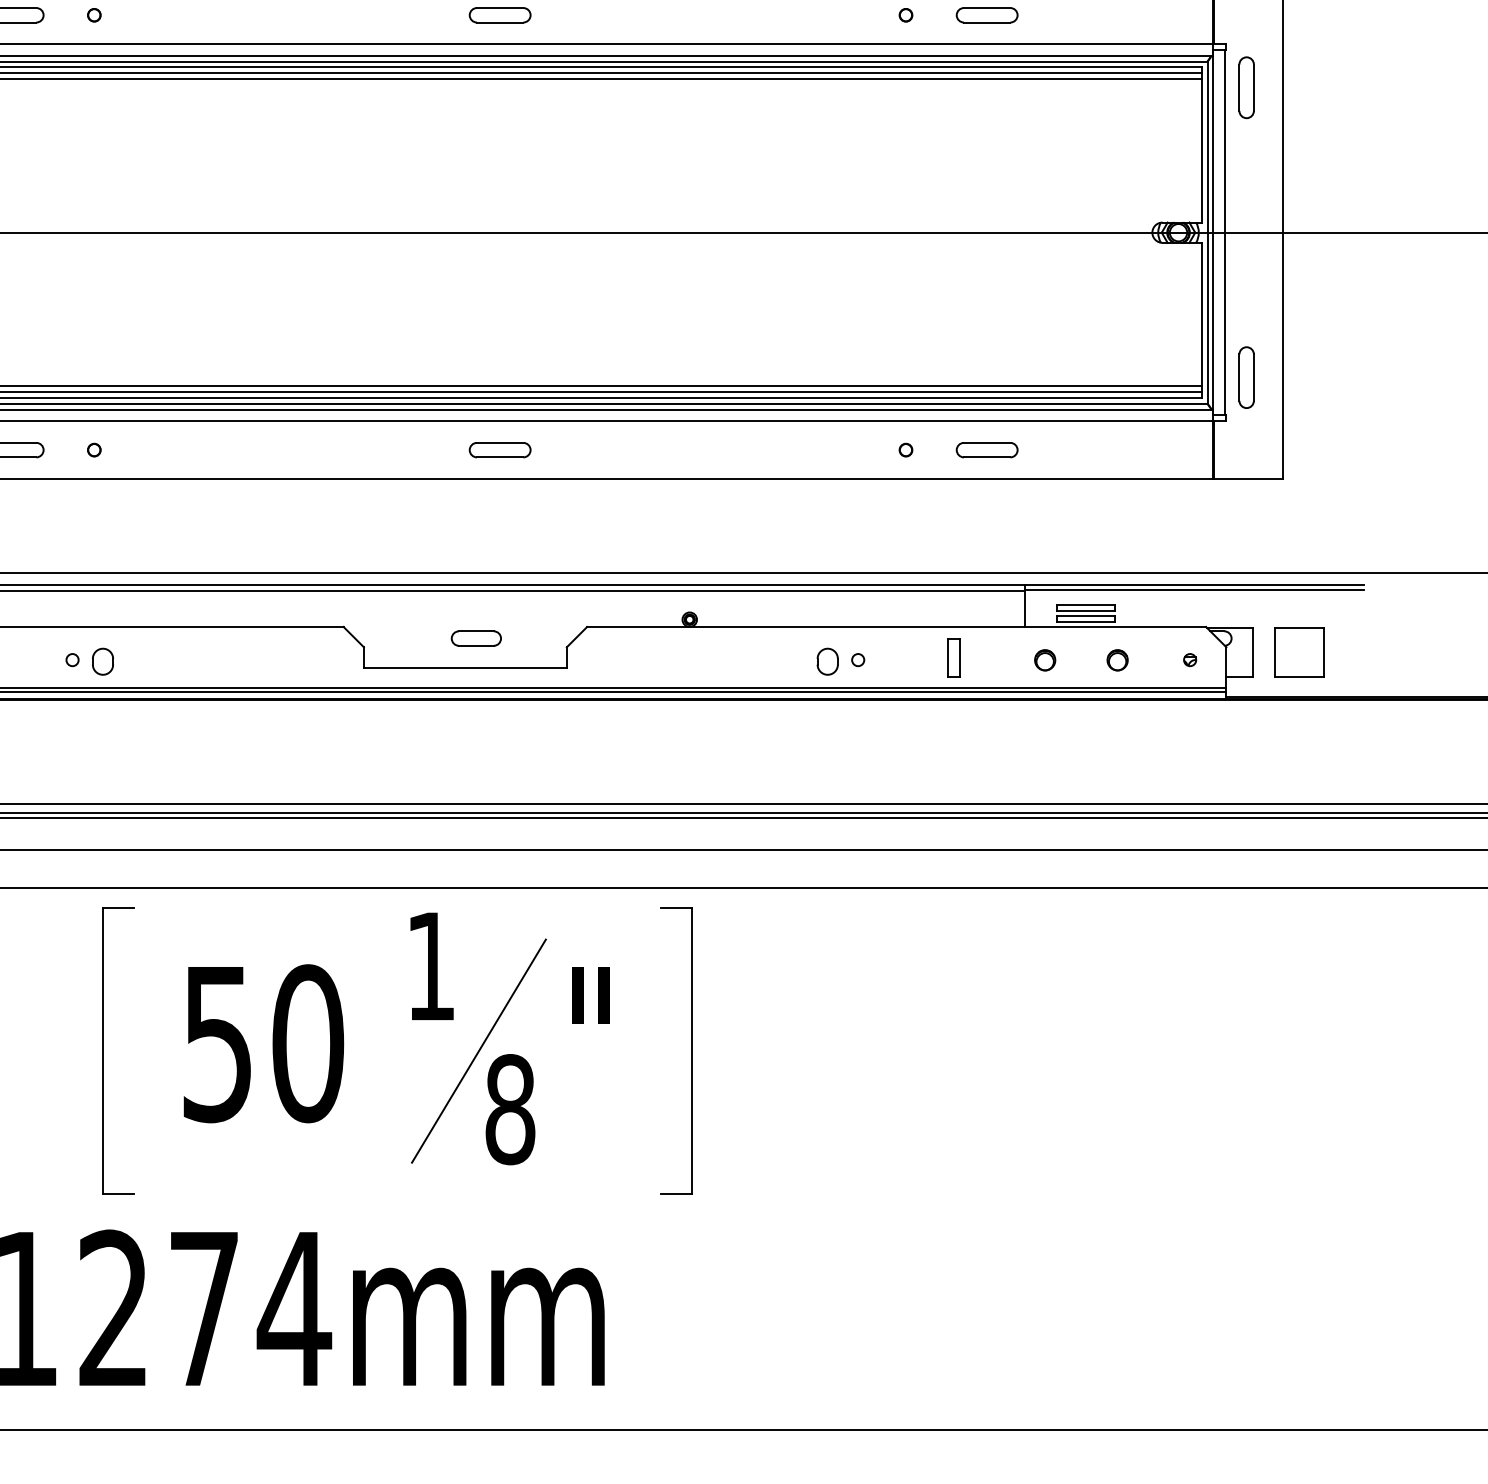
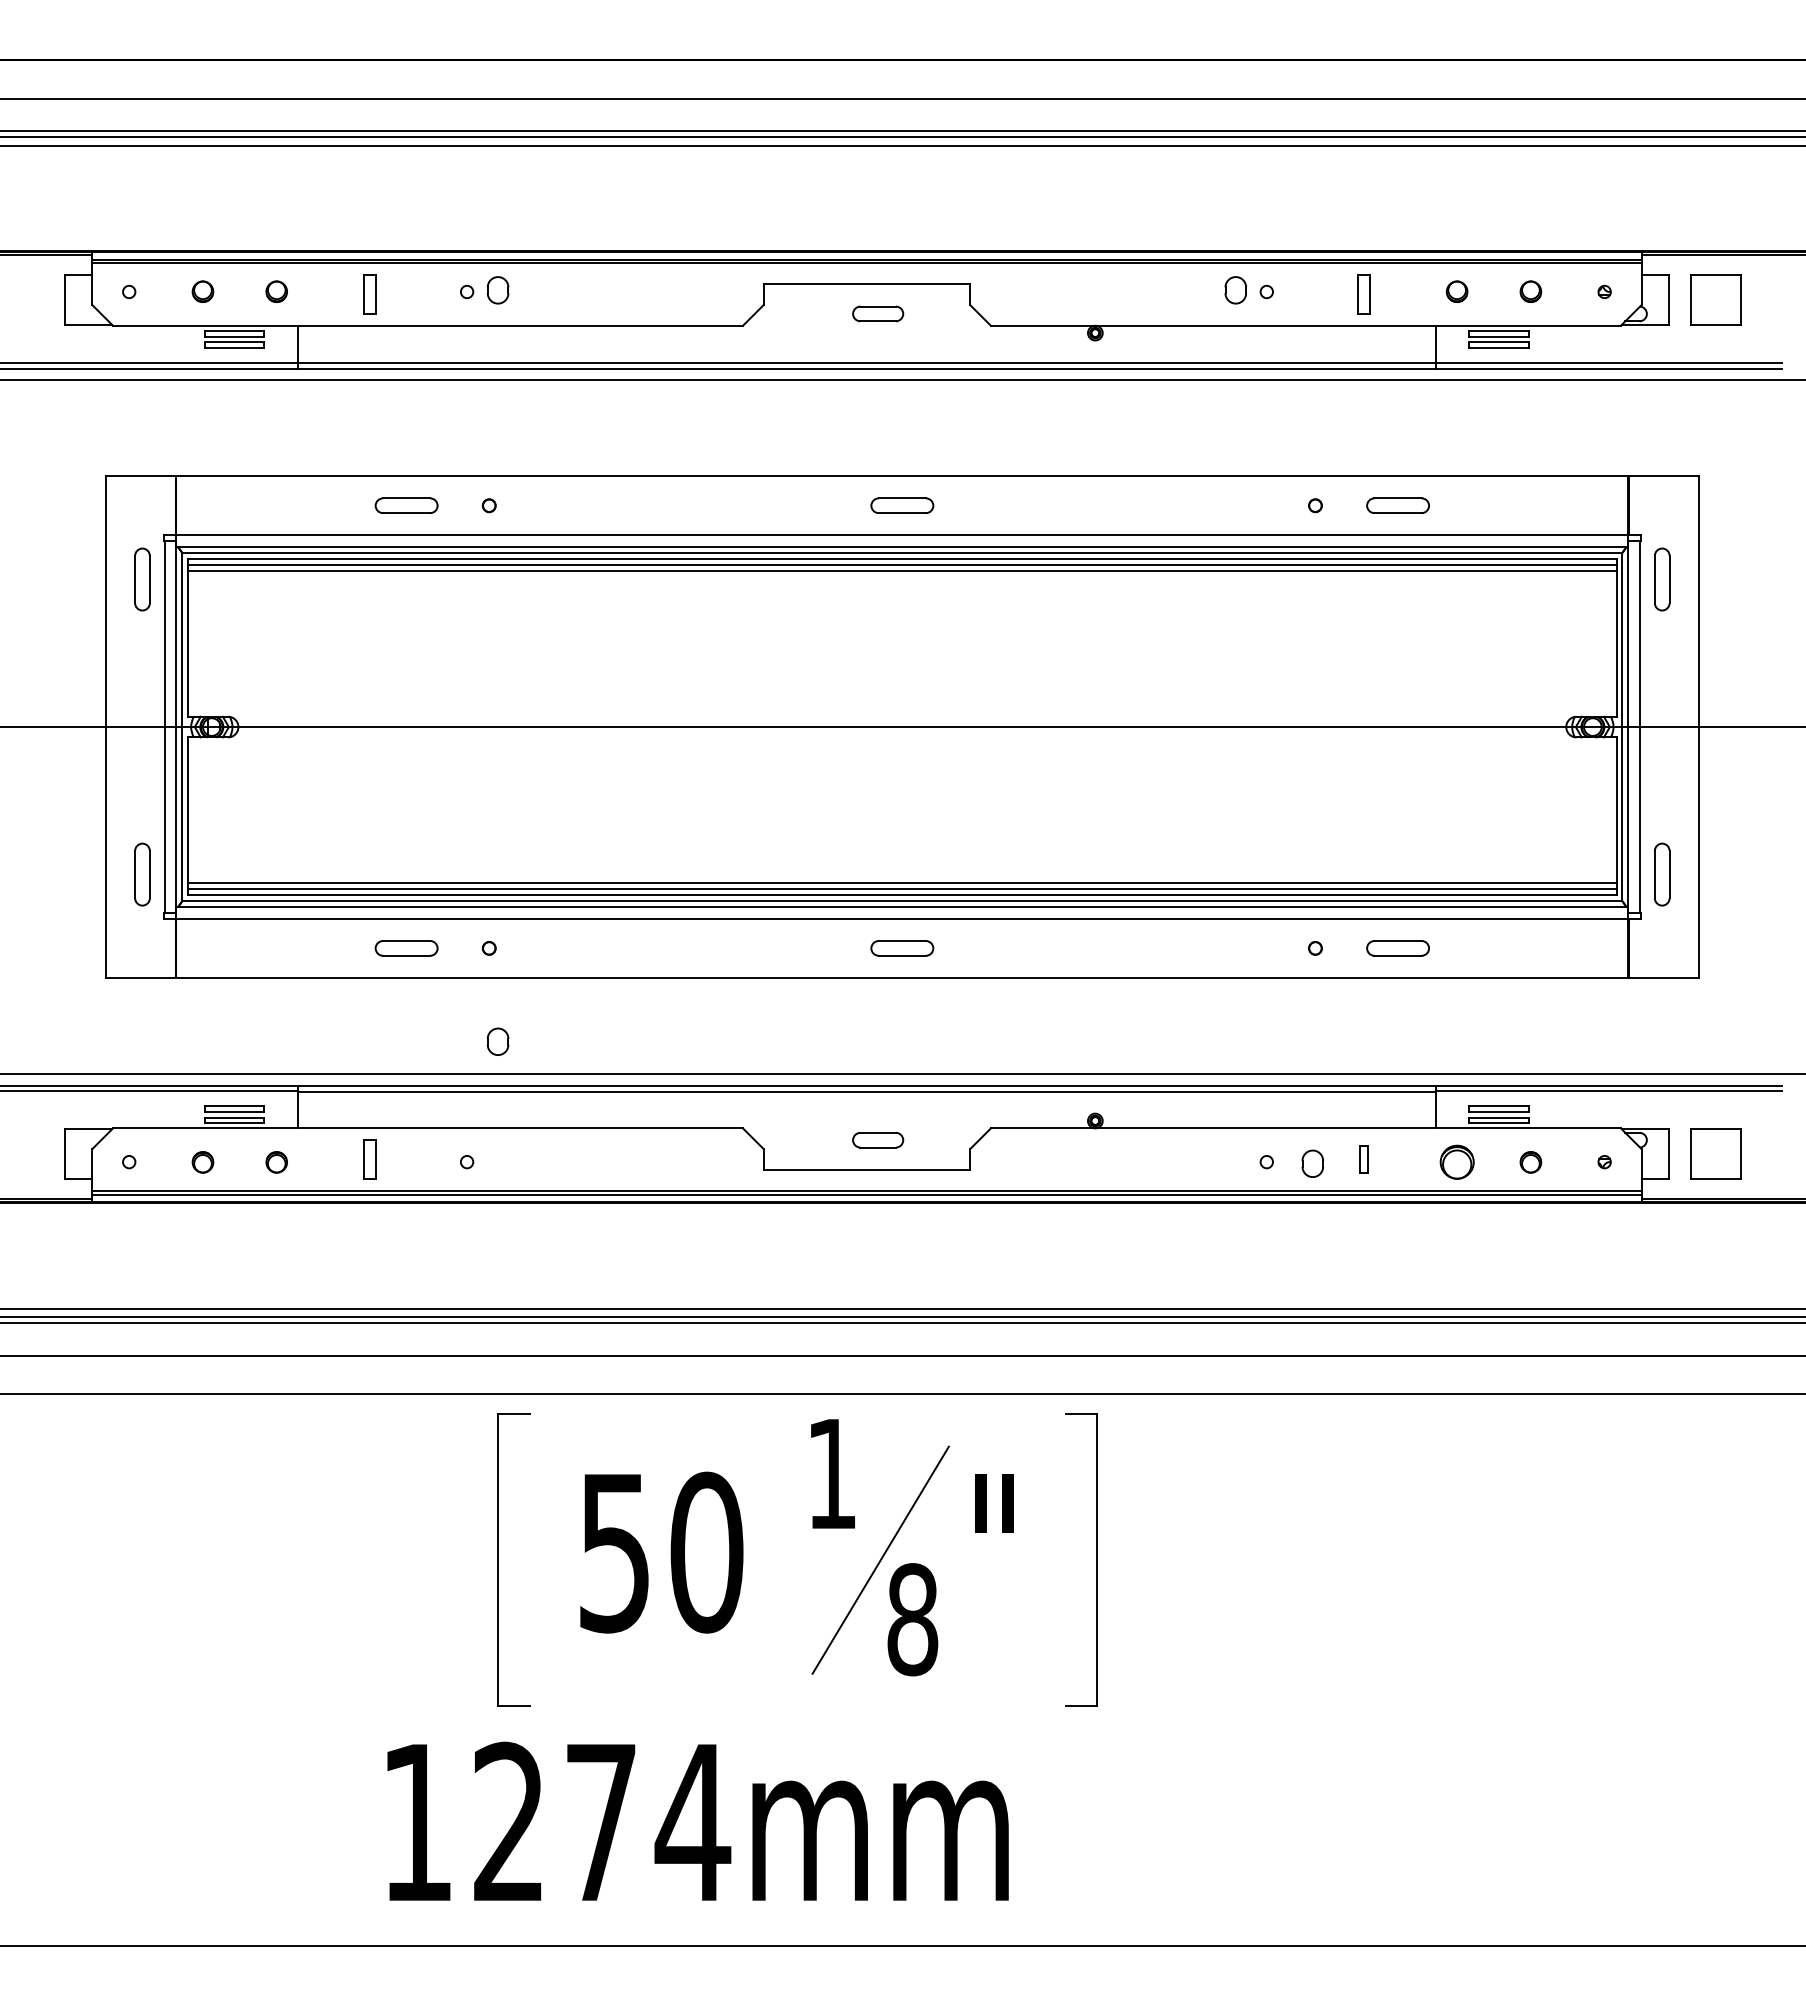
part: (953, 657) -> (1363, 1159), size x0.7
part: (1044, 660) -> (1456, 1162), size x1.6
part: (102, 661) -> (497, 1041), moved
part: (827, 661) -> (1312, 1163), moved

